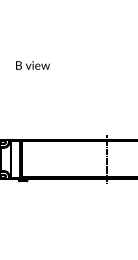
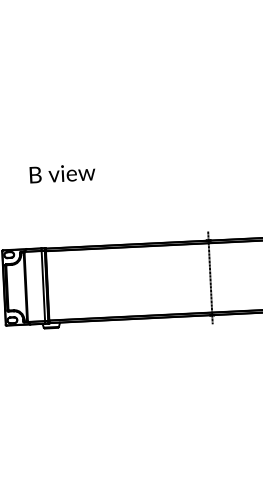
text: (32, 65) -> (61, 173), moved

